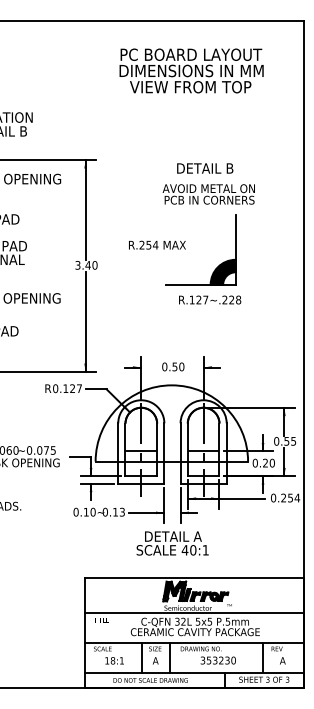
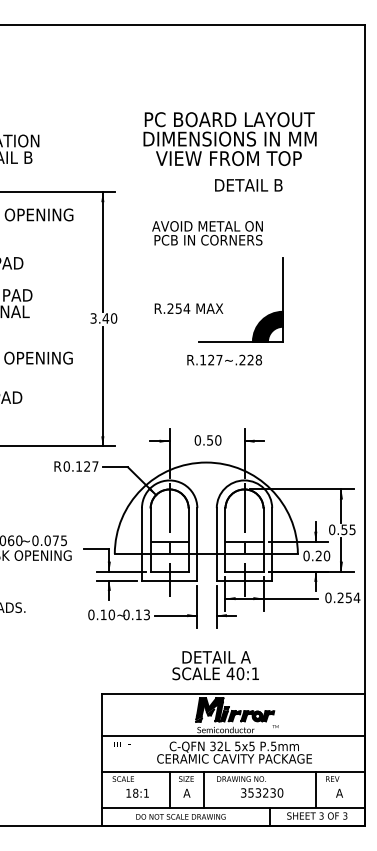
text: (191, 70) -> (229, 138), moved
text: (205, 168) -> (249, 185), moved
text: (208, 194) -> (207, 233), moved
text: (157, 244) -> (189, 307), moved
text: (210, 299) -> (225, 359), moved
text: (172, 543) -> (215, 665), moved

